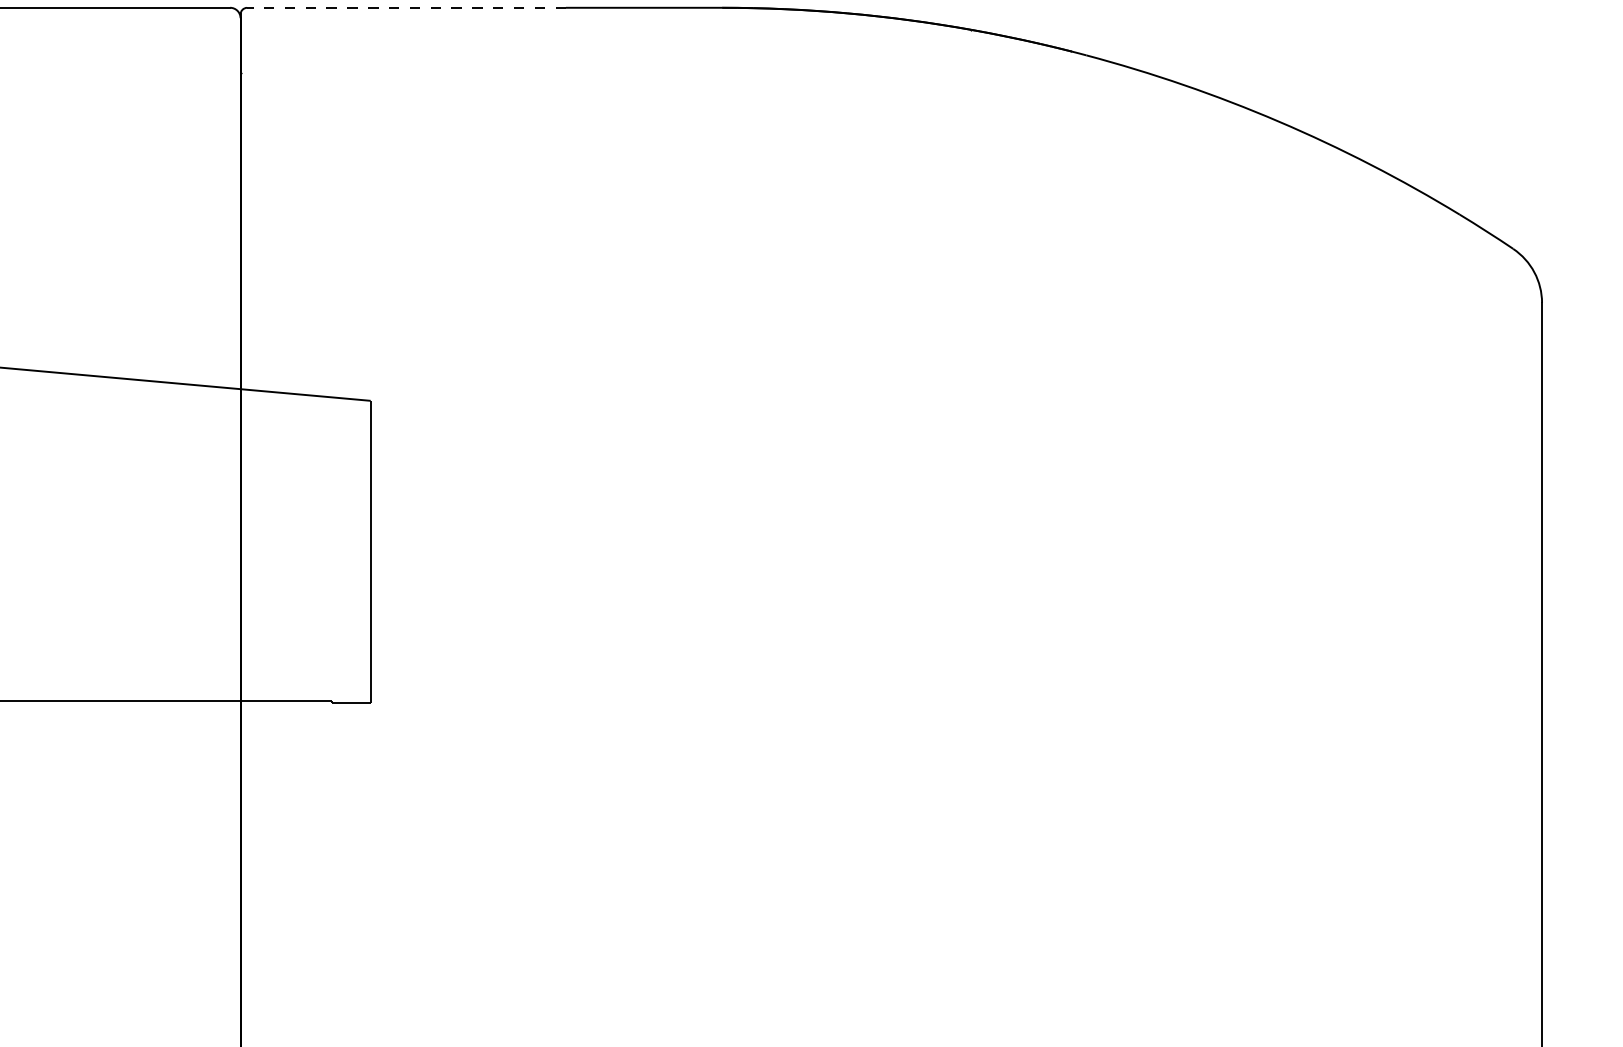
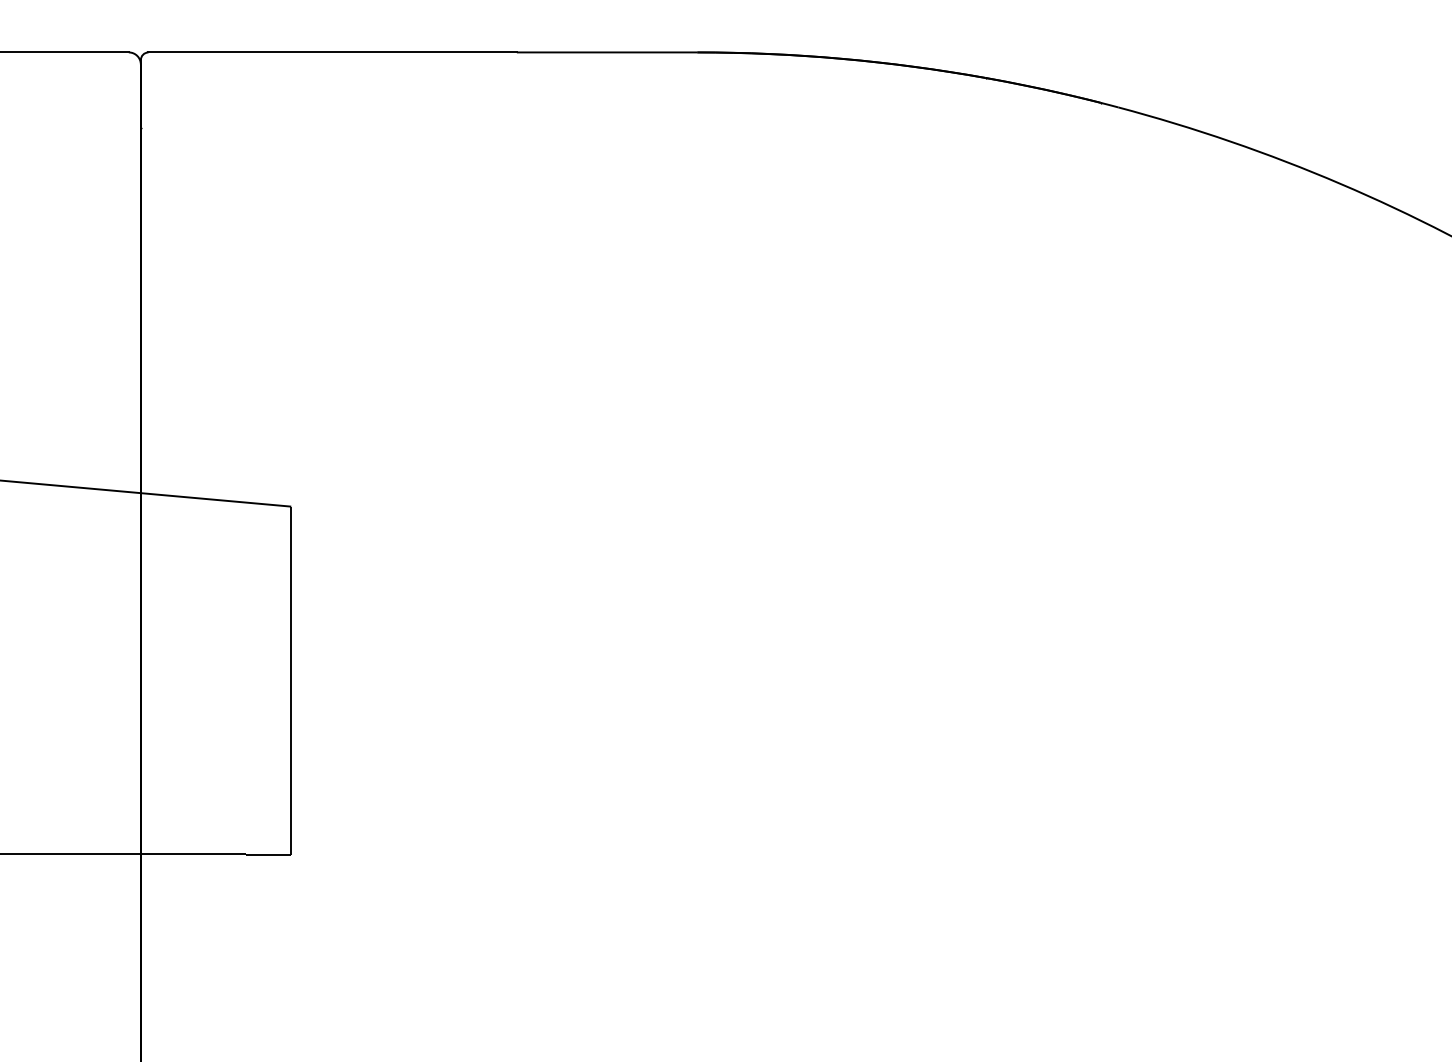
line: (406, 7) -> (332, 52), dashed -> solid

